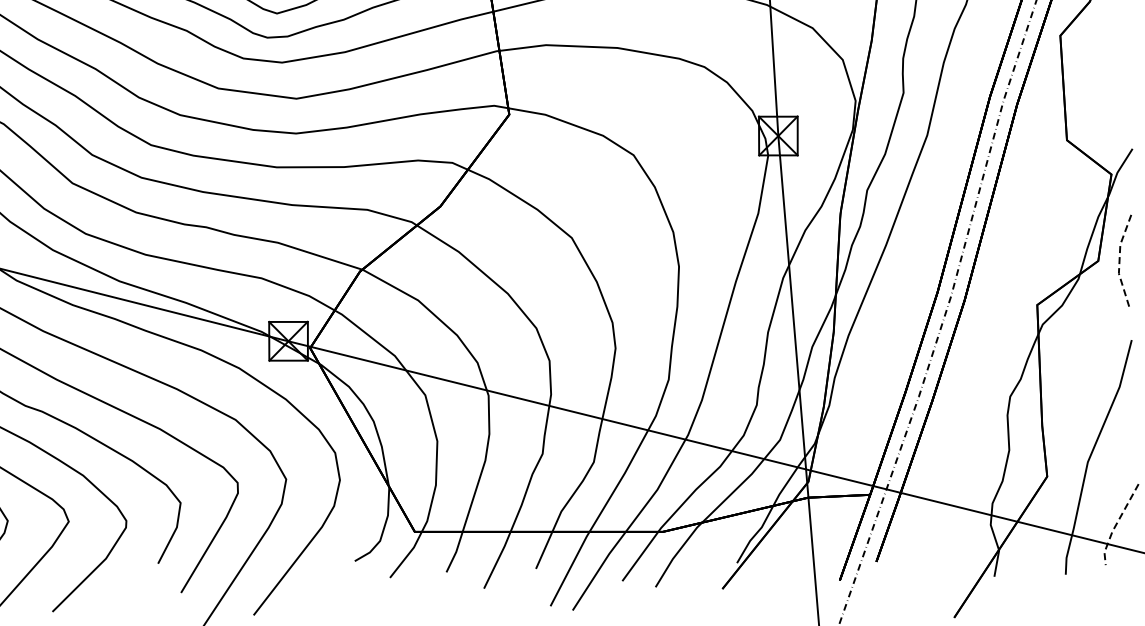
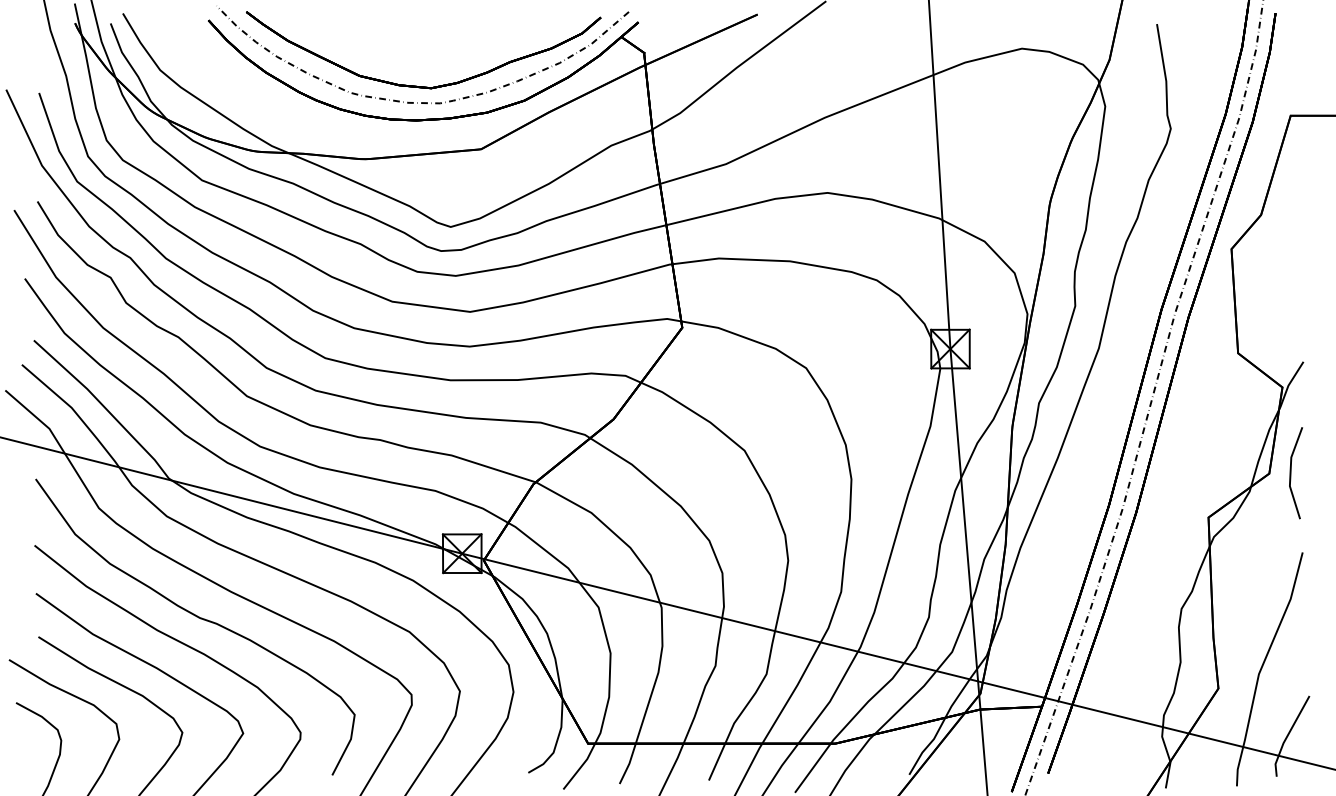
line: (1119, 259) -> (1290, 472), dashed -> solid
line: (1116, 524) -> (1287, 736), dashed -> solid

